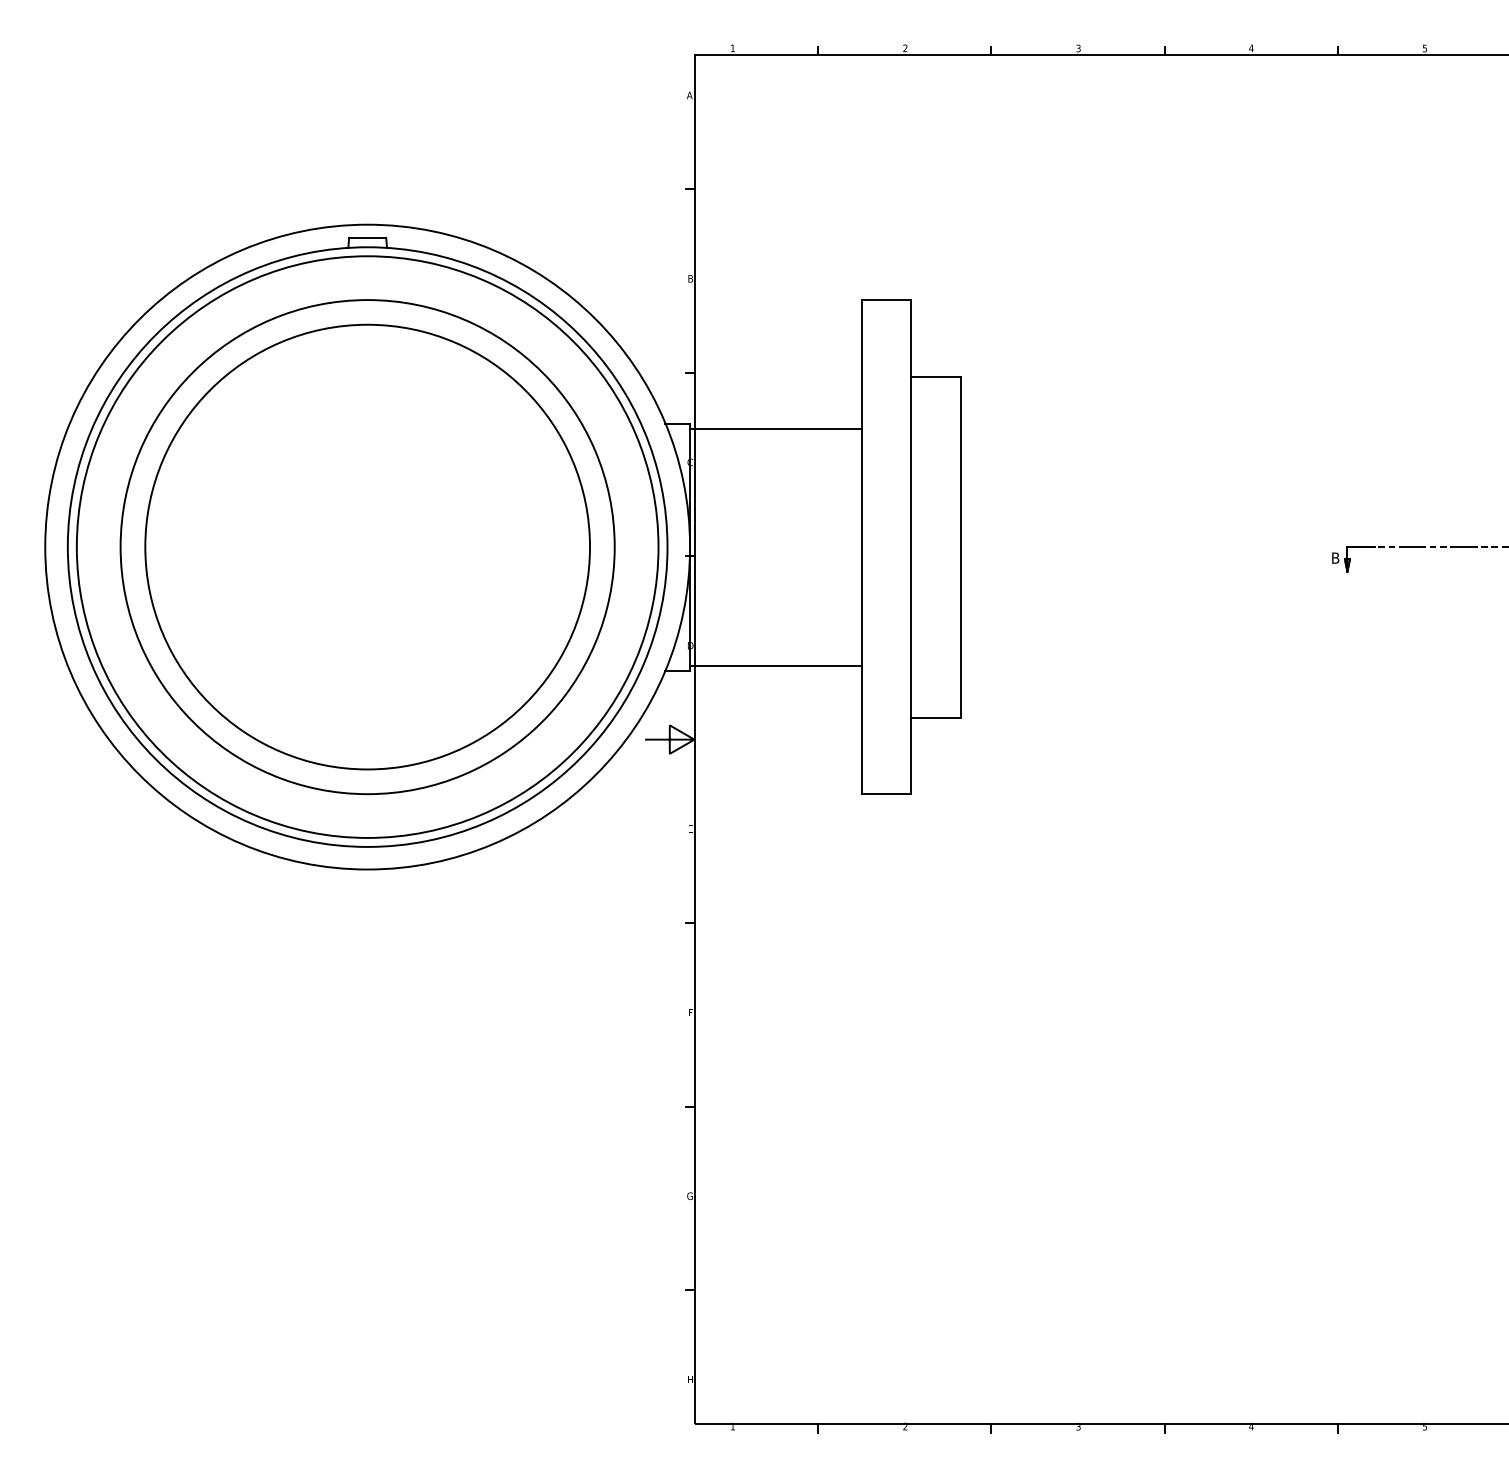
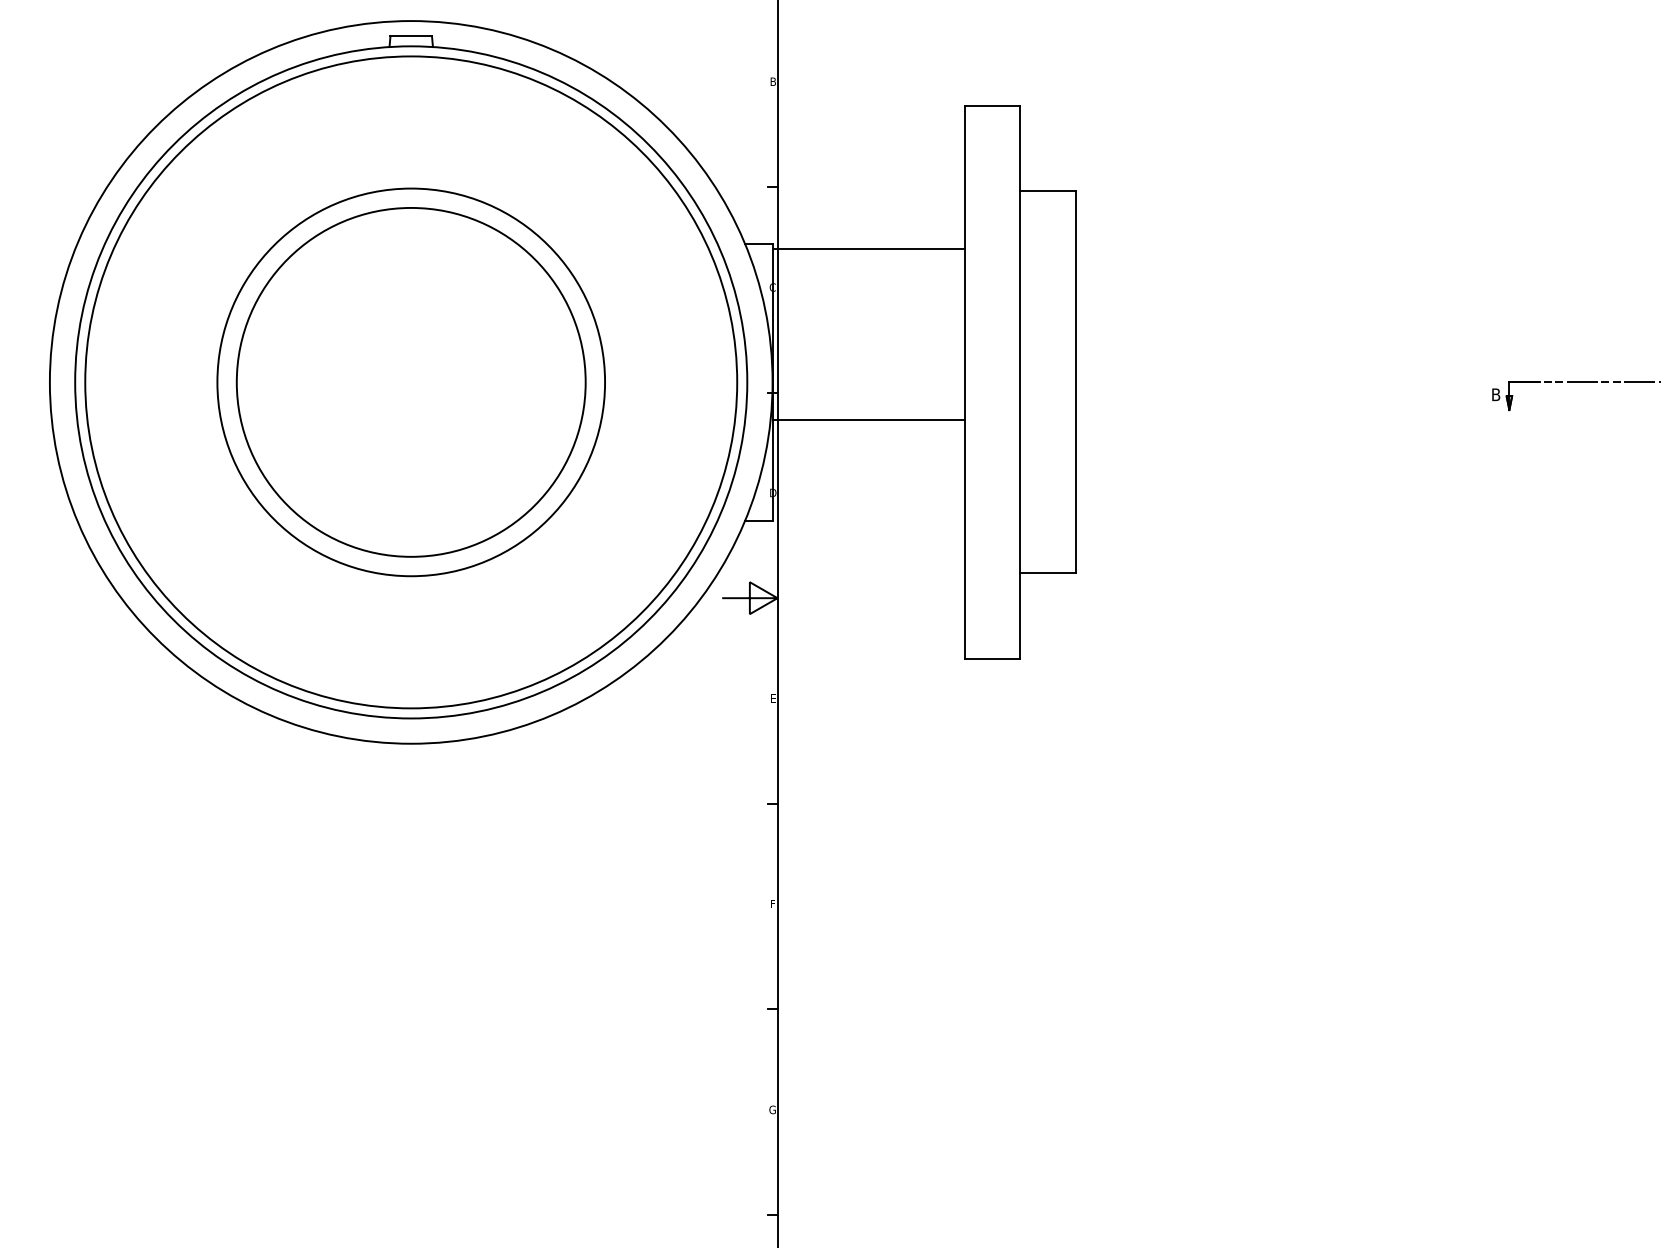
circle: (367, 546) -> (411, 381), size x0.7
circle: (367, 547) -> (411, 382), size x0.7
line: (775, 665) -> (868, 419), moved

